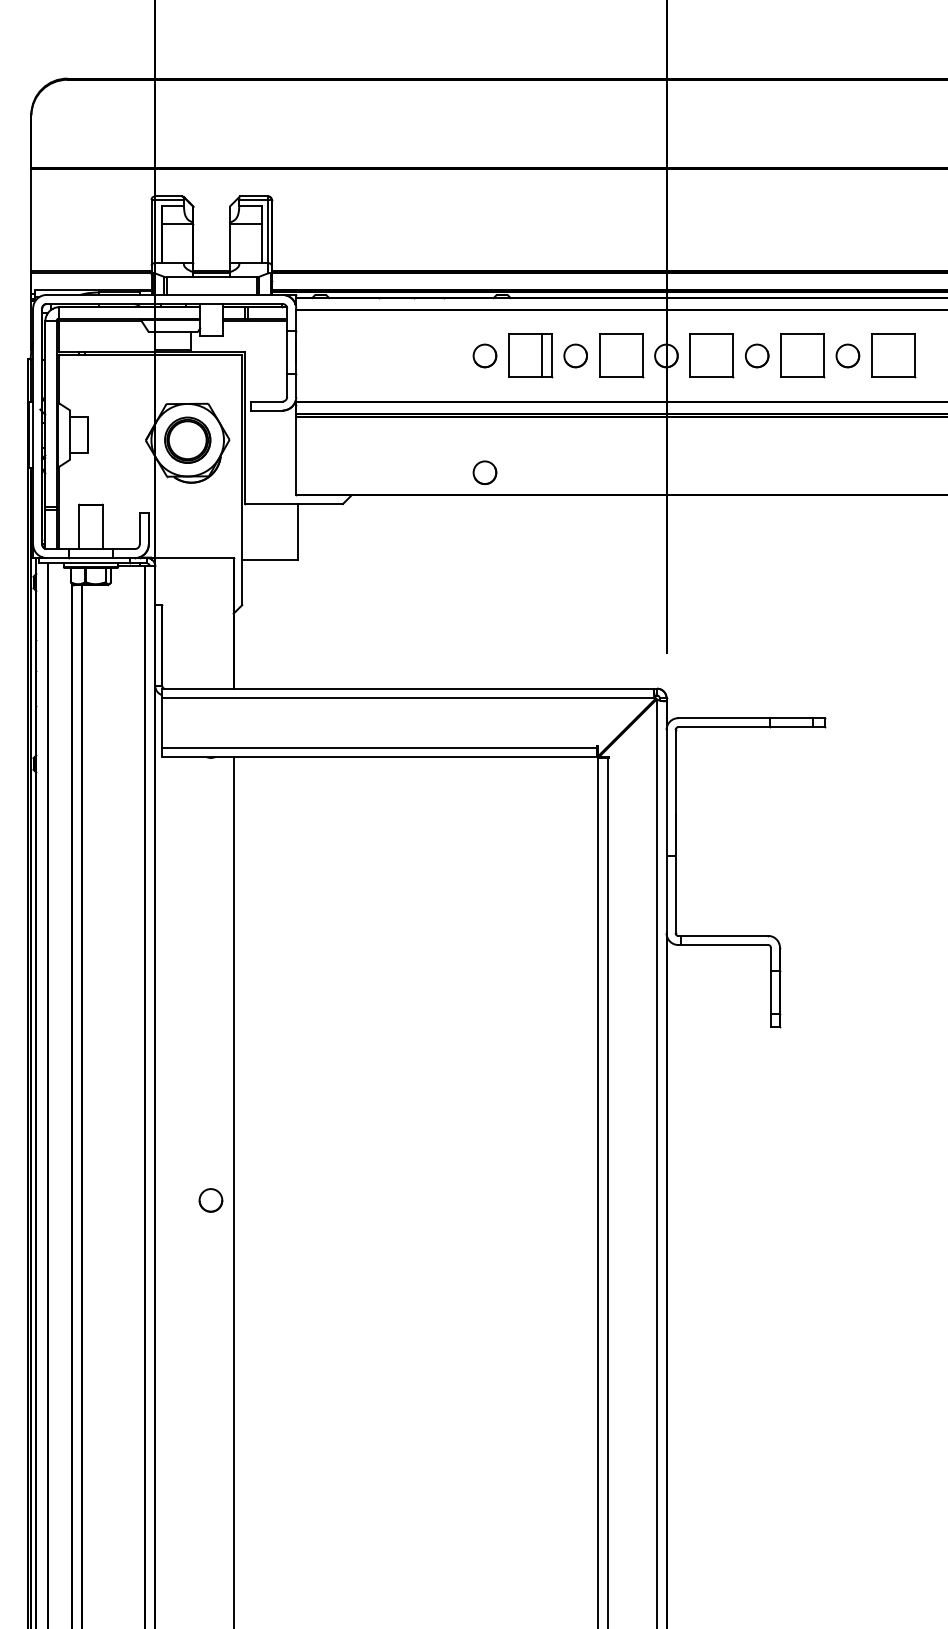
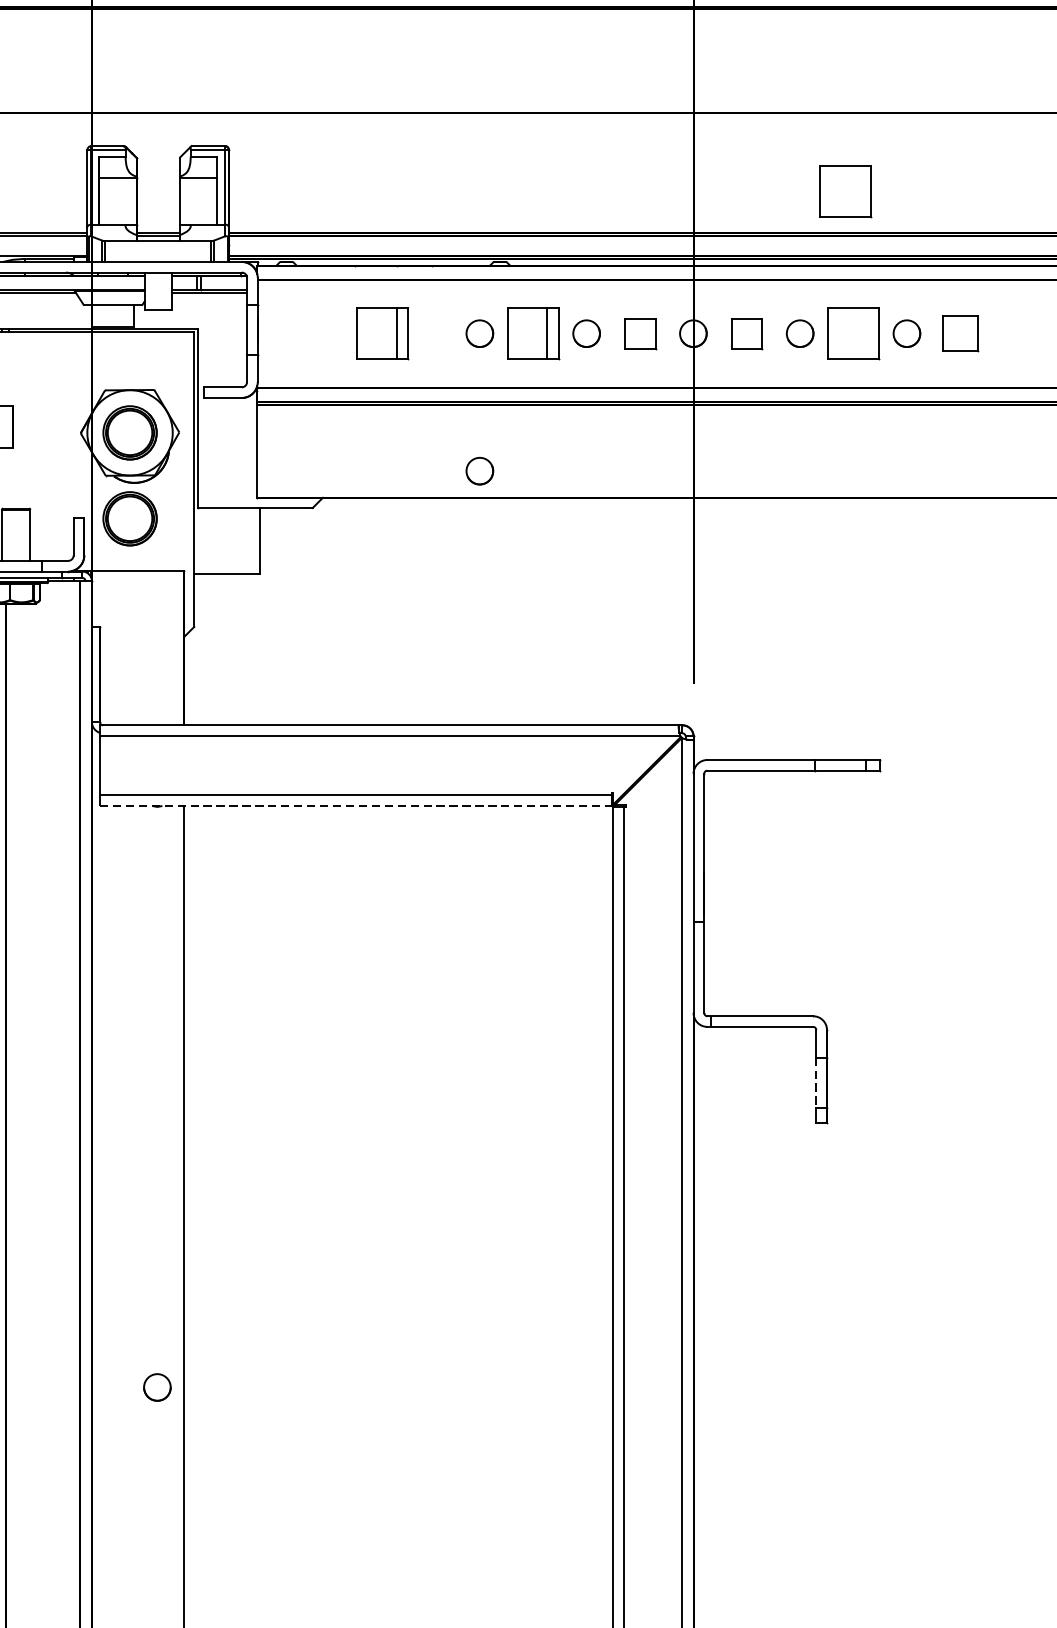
part: (795, 234) -> (845, 190), added
part: (402, 355) -> (382, 333), added
part: (621, 355) -> (640, 333), size x0.6
part: (711, 355) -> (746, 333), size x0.6
part: (893, 355) -> (960, 333), size x0.7
part: (187, 512) -> (129, 517), added
line: (380, 757) -> (356, 806), solid -> dashed
line: (770, 992) -> (815, 1082), solid -> dashed
part: (210, 1200) -> (156, 1387), moved

